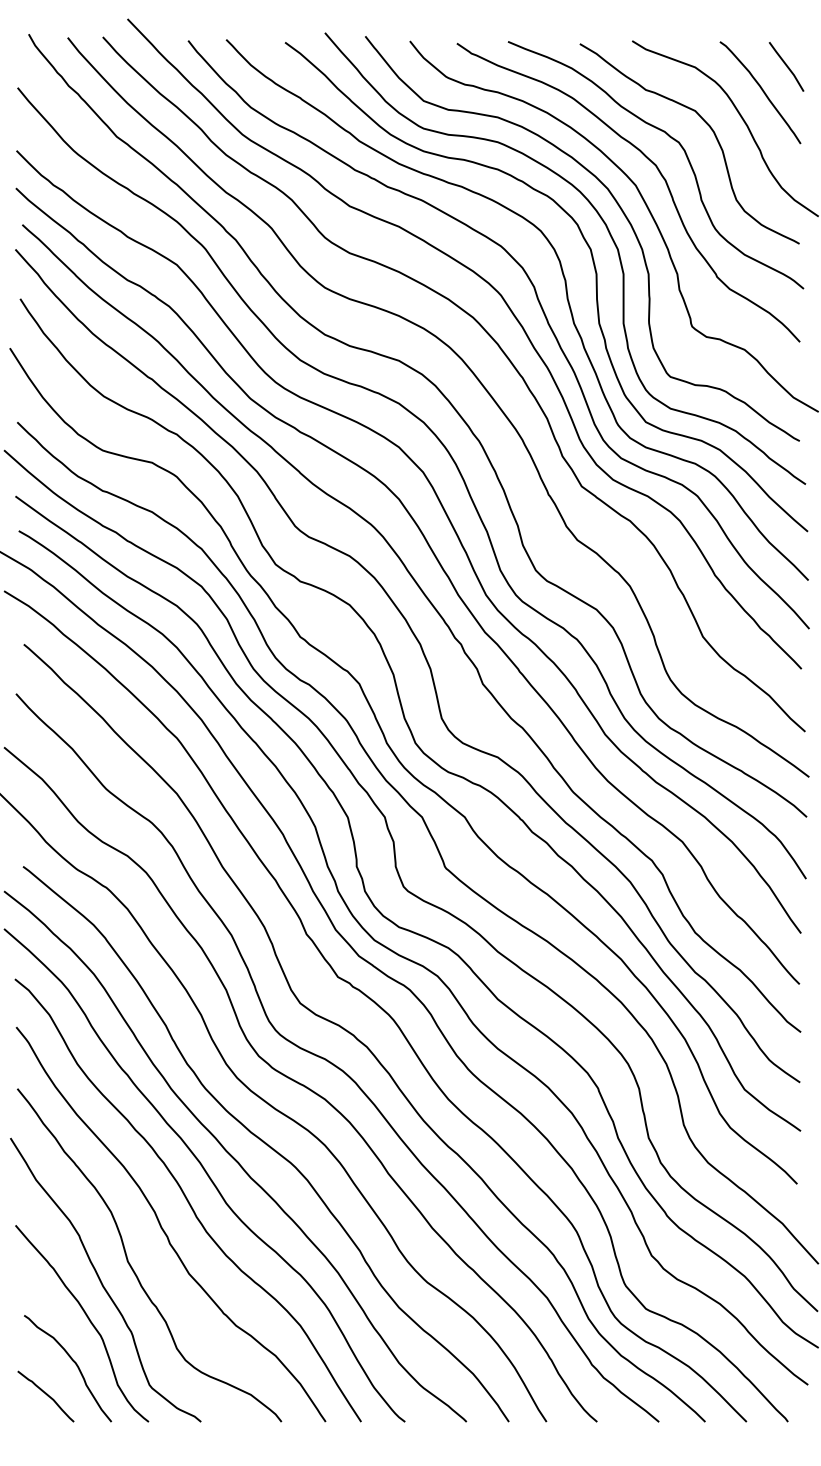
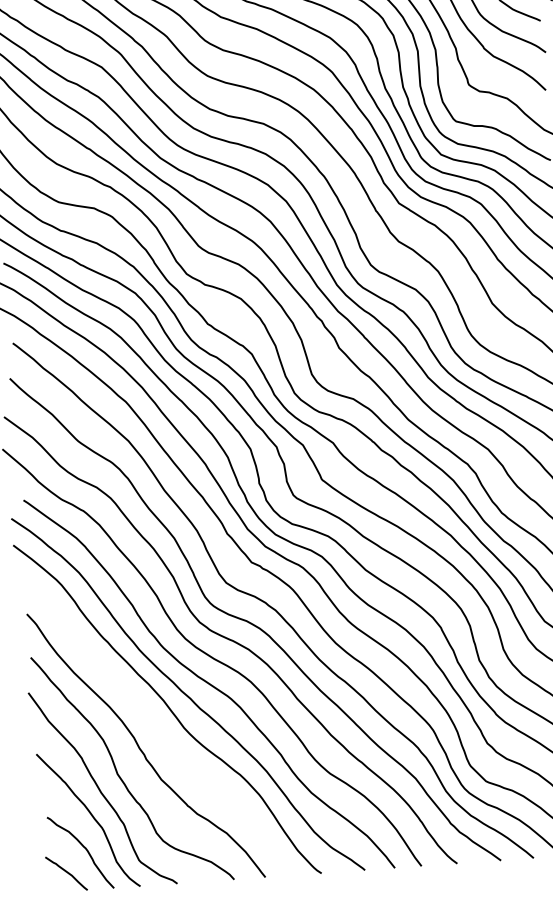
curve: (187, 1200) -> (156, 727), removed

